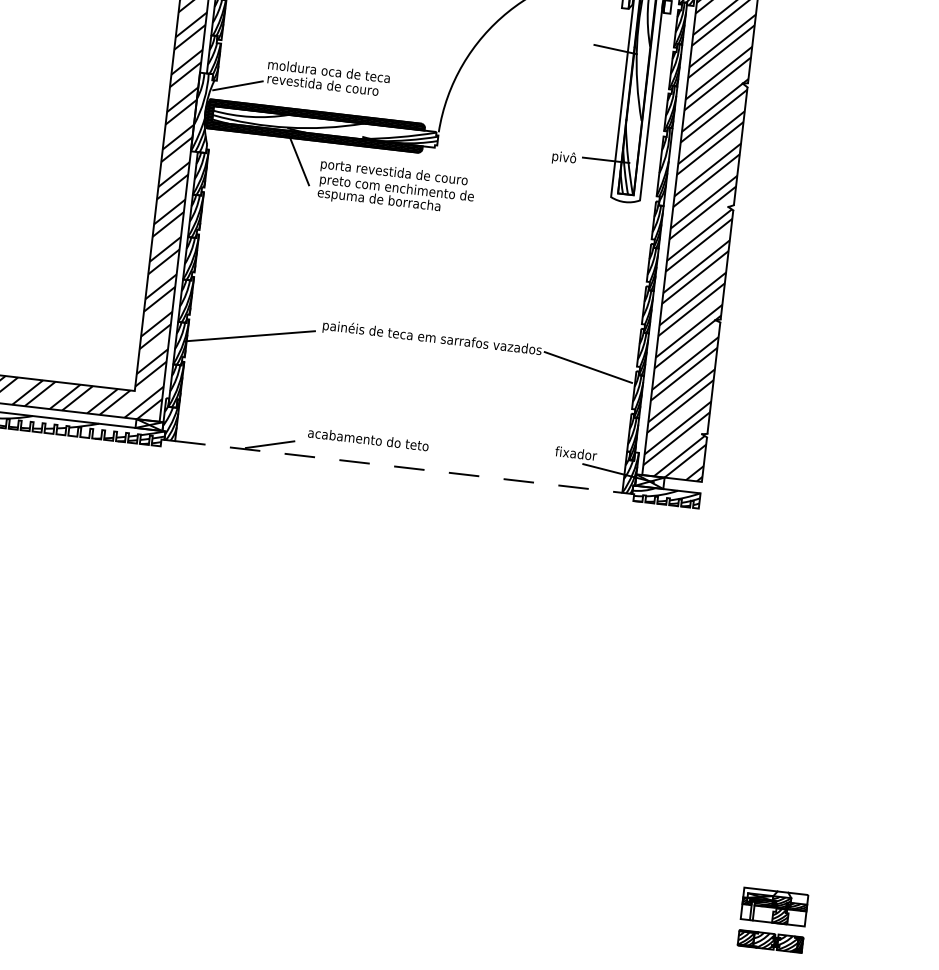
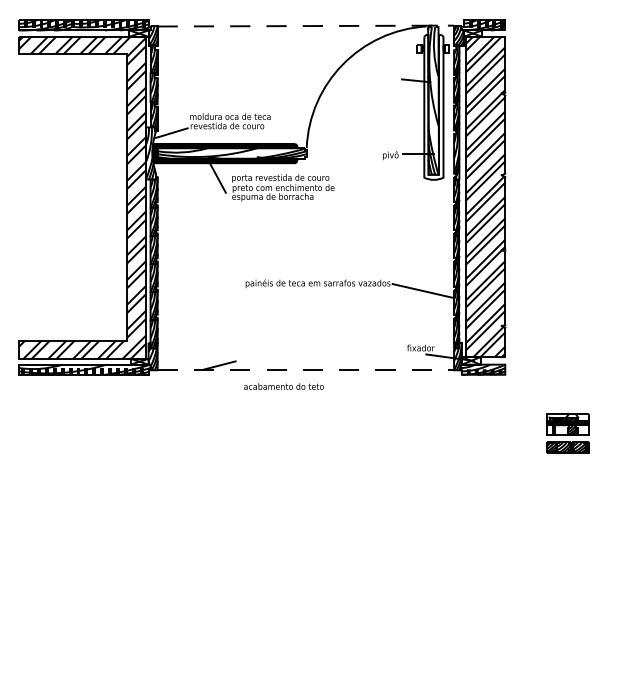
line: (249, 335) -> (198, 295), removed
text: (367, 439) -> (283, 386), moved
part: (772, 920) -> (567, 433), moved

